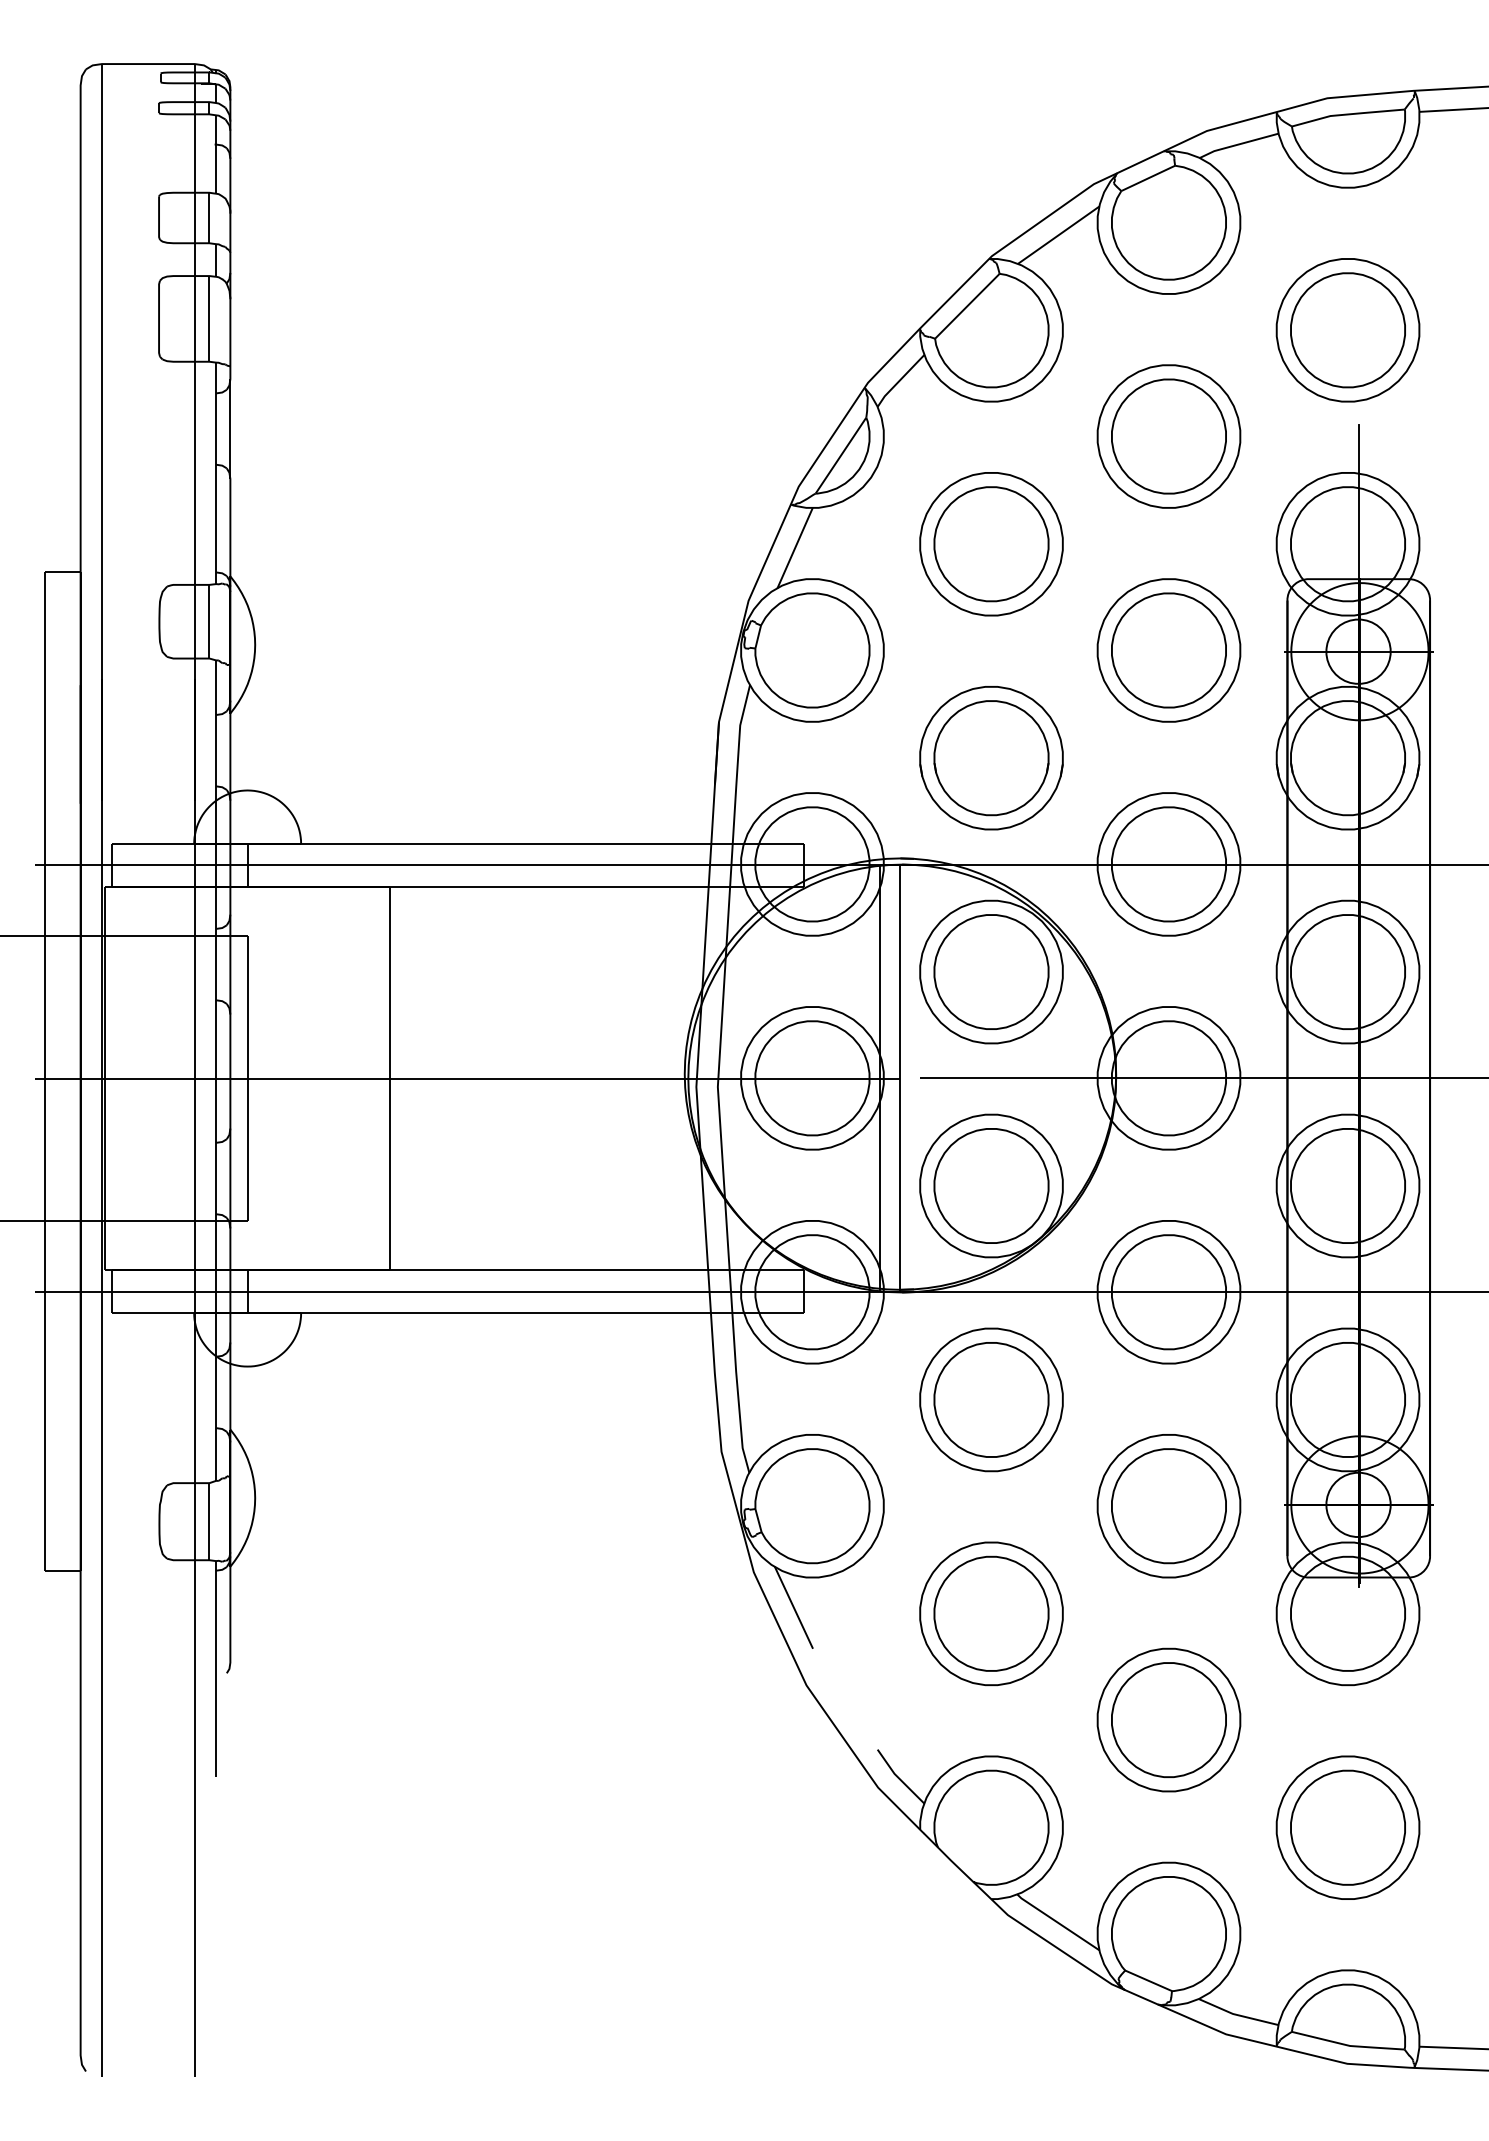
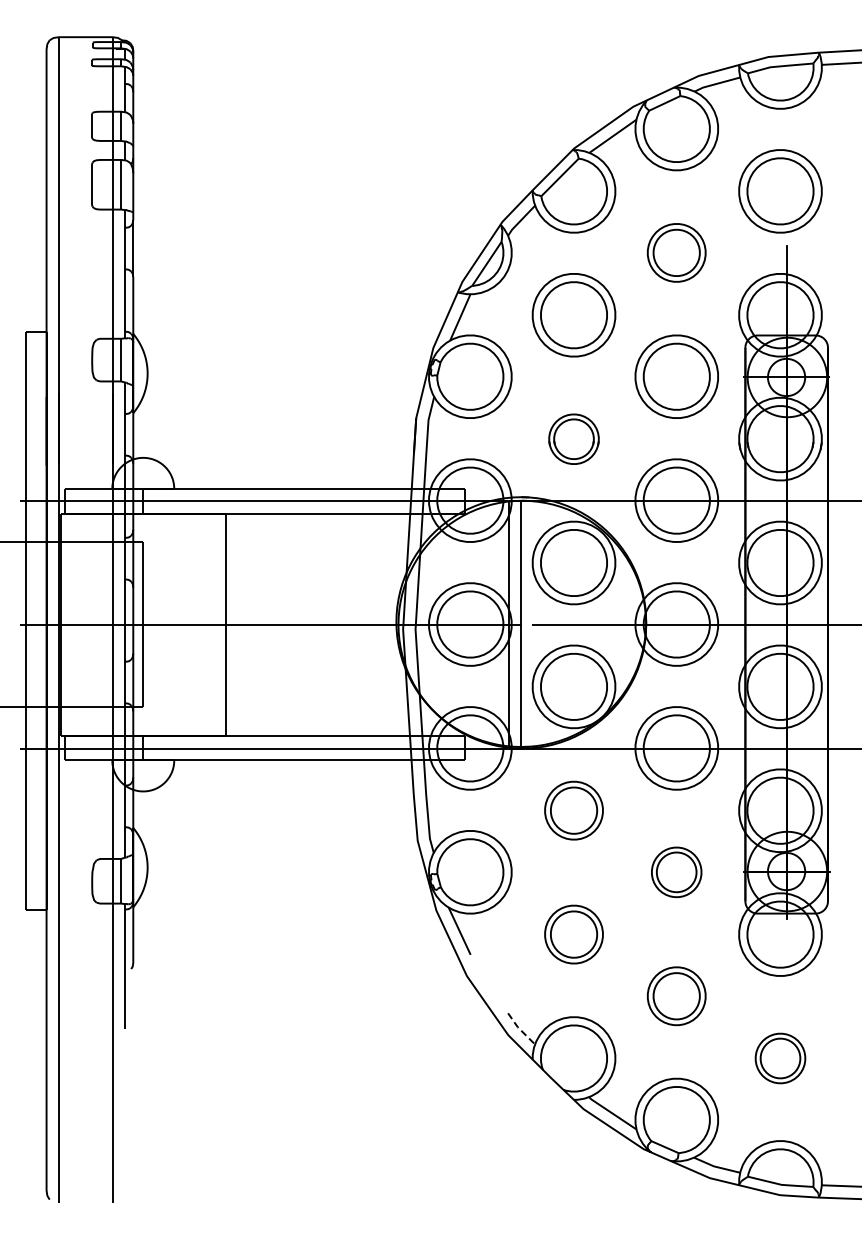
part: (1168, 435) -> (676, 252), size x0.7
part: (990, 758) -> (573, 439), size x0.6
part: (990, 1399) -> (573, 810), size x0.7
part: (1168, 1506) -> (676, 872), size x0.6
part: (990, 1613) -> (573, 934), size x0.7
part: (1168, 1720) -> (676, 996), size x0.7
line: (897, 1777) -> (519, 1029), solid -> dashed
part: (1348, 1827) -> (780, 1058), size x0.6

